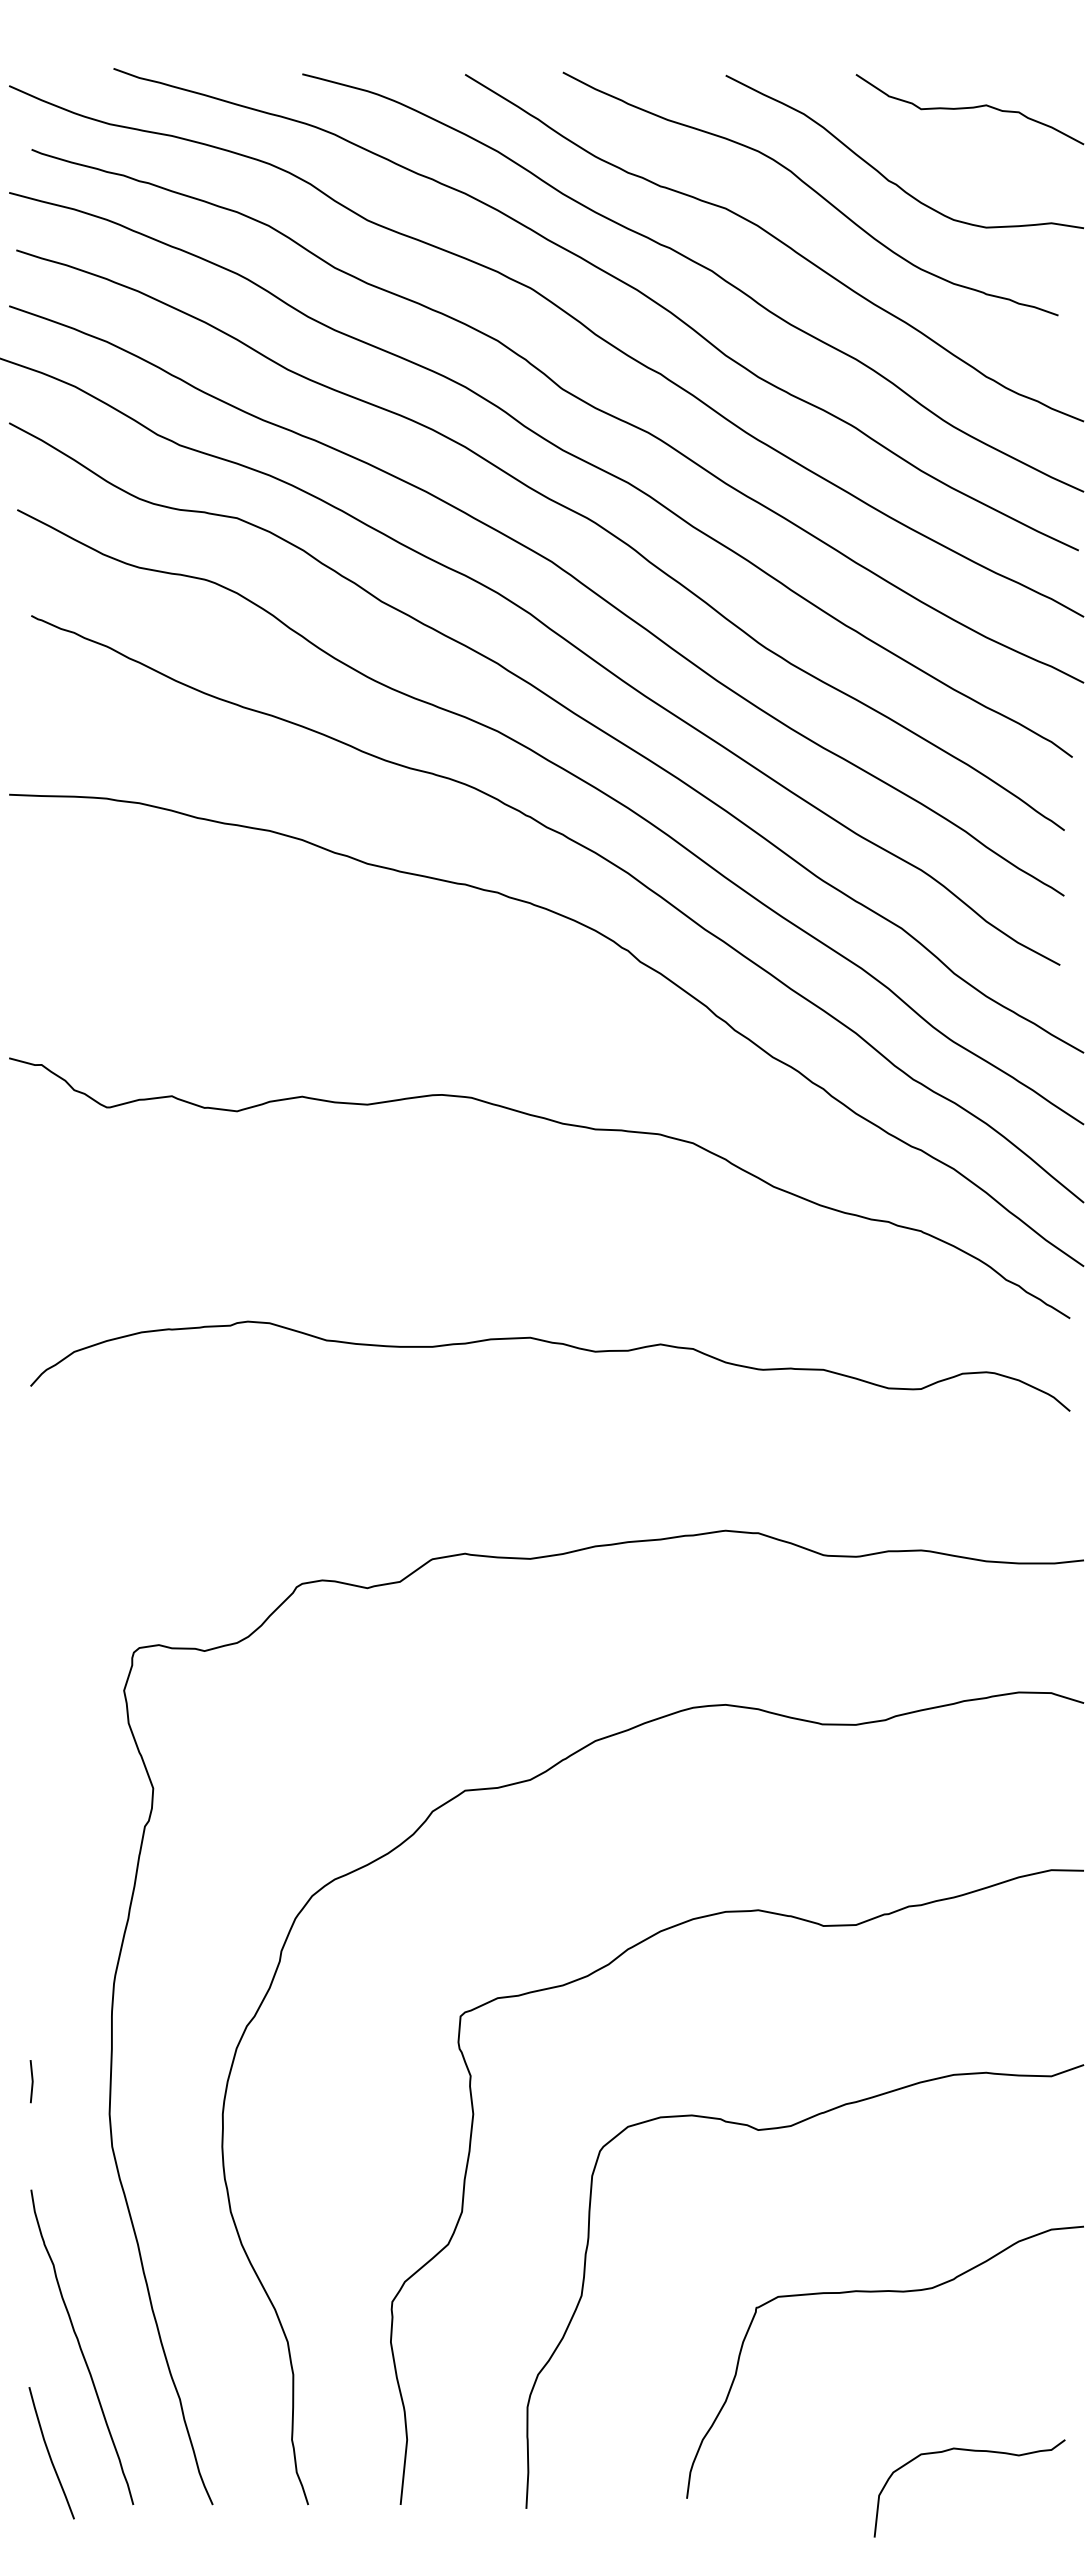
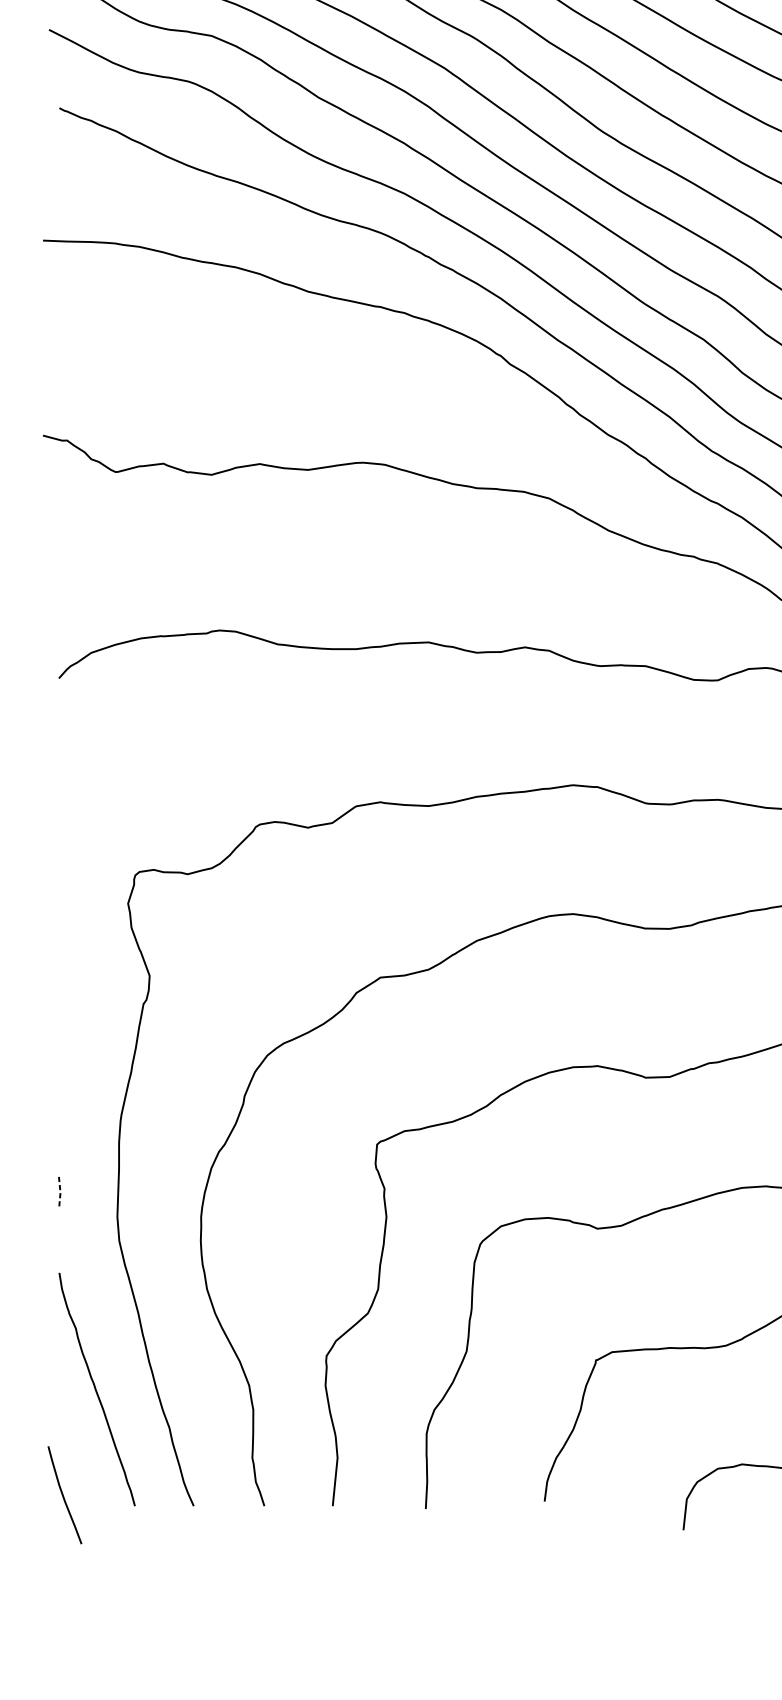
line: (32, 2081) -> (60, 1192), solid -> dashed
curve: (50, 2454) -> (64, 1496), moved

